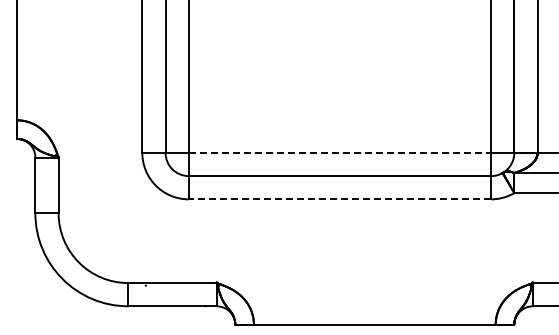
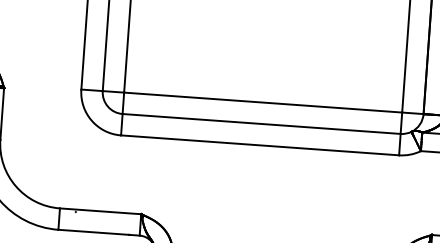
line: (340, 152) -> (263, 102), dashed -> solid
line: (339, 199) -> (259, 145), dashed -> solid

